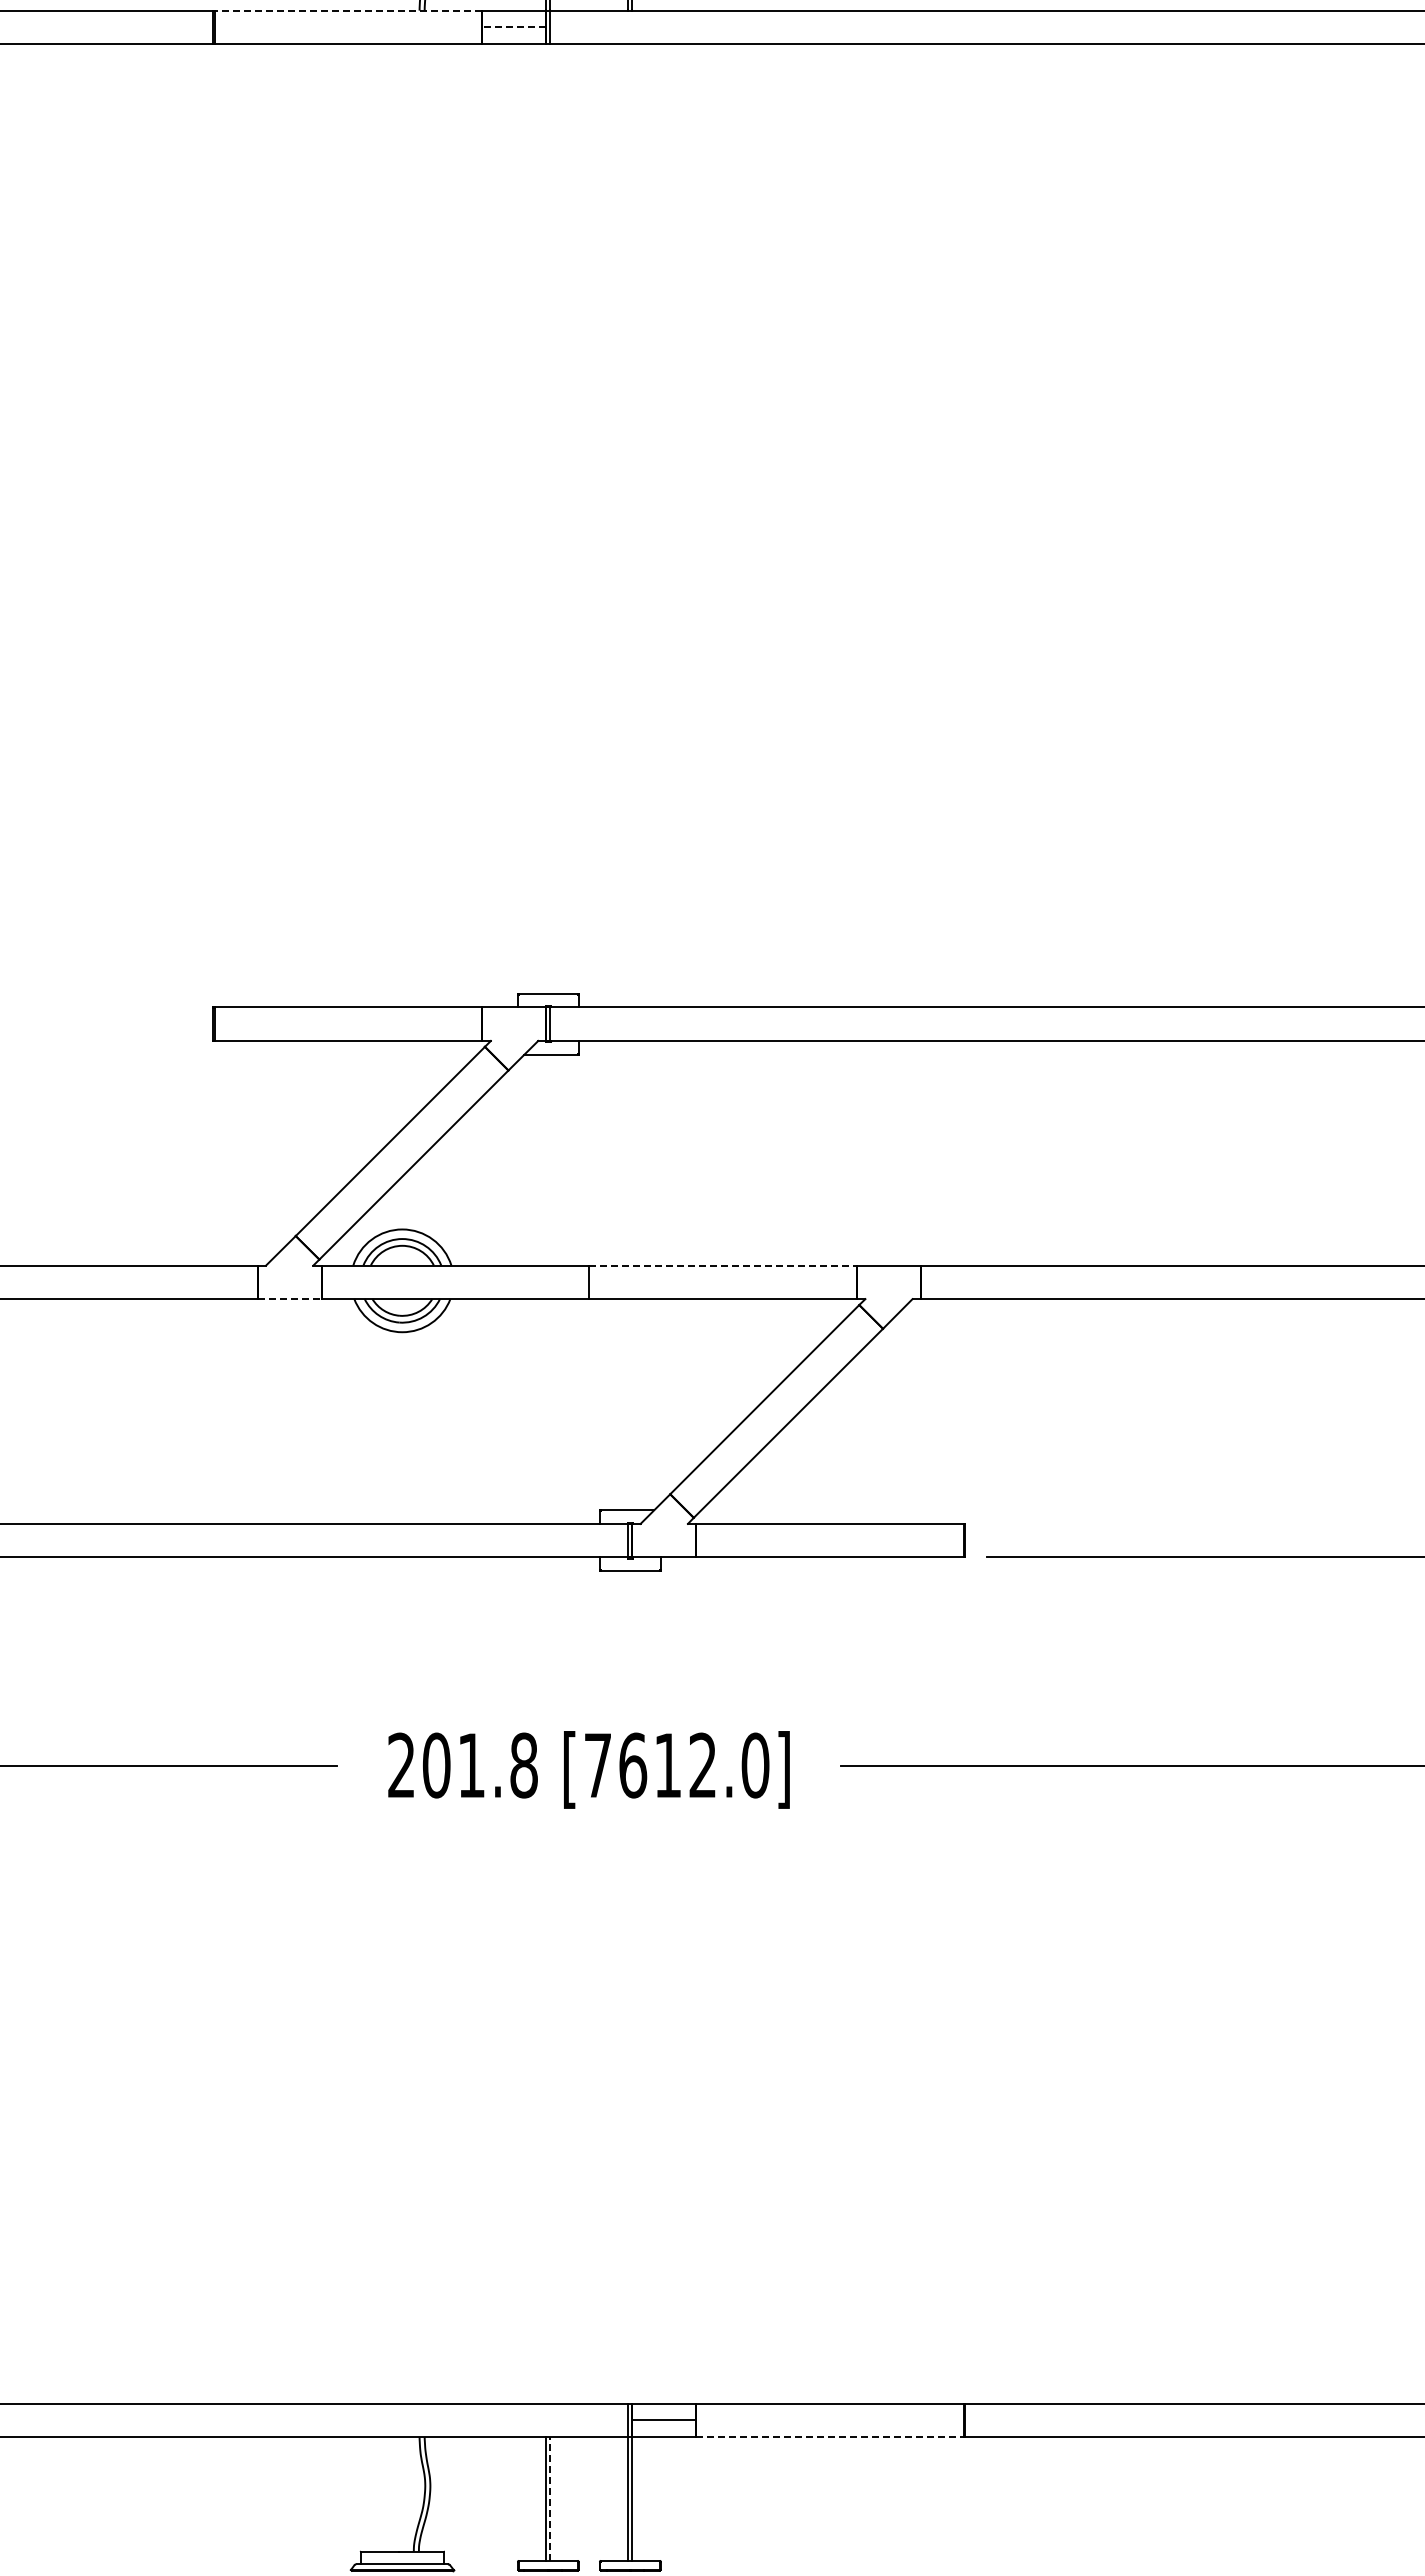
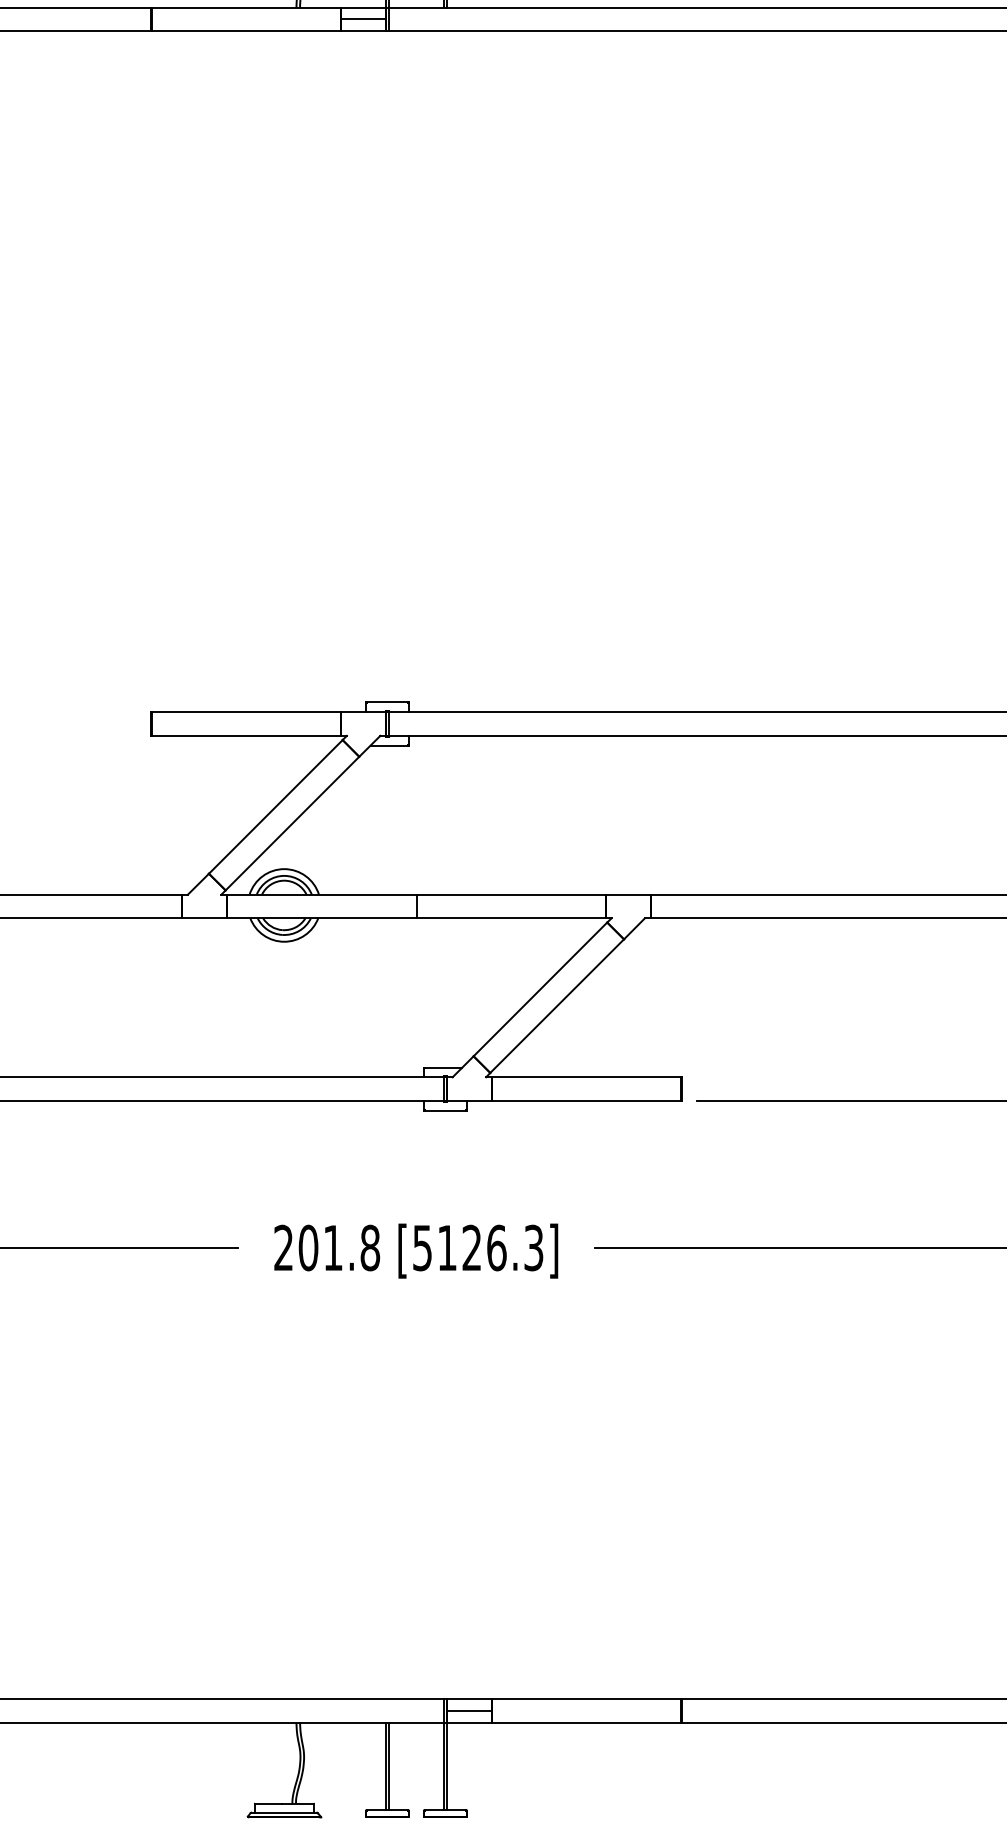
line: (348, 10) -> (246, 7), dashed -> solid
line: (514, 27) -> (363, 19), dashed -> solid
line: (723, 1265) -> (511, 894), dashed -> solid
line: (289, 1299) -> (204, 918), dashed -> solid
text: (677, 1765) -> (478, 1247), [7612.0] -> [5126.3]
line: (830, 2437) -> (586, 1722), dashed -> solid
line: (550, 2499) -> (388, 1766), dashed -> solid

